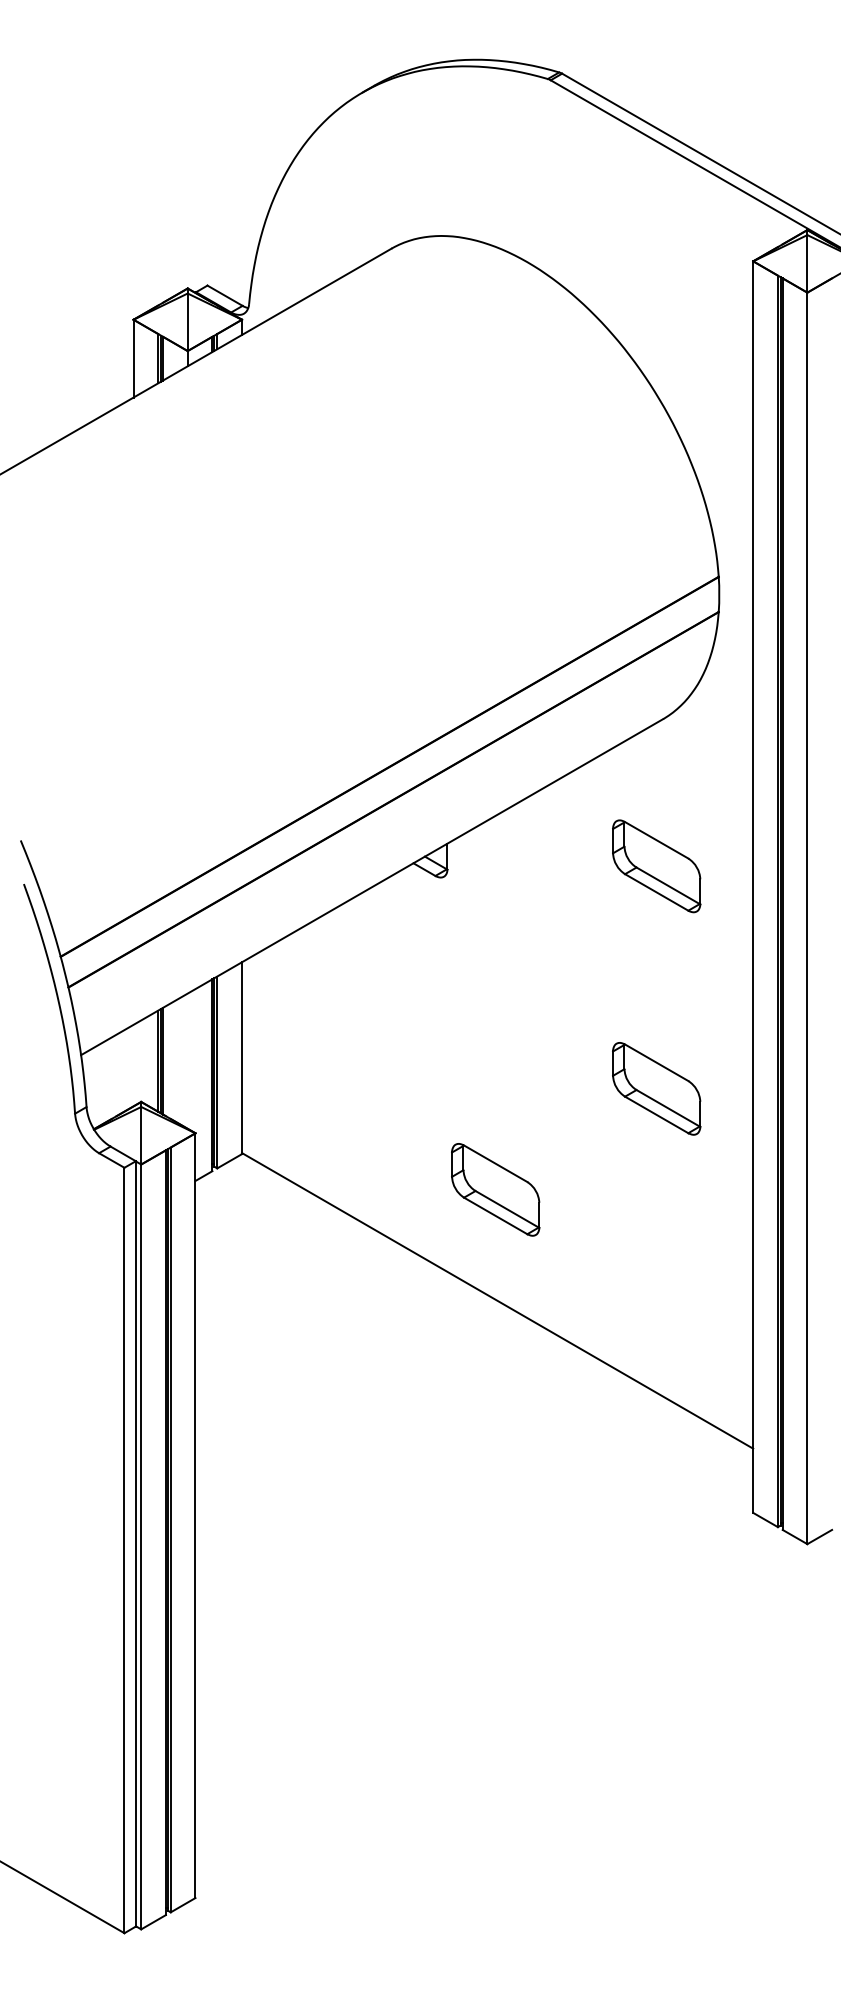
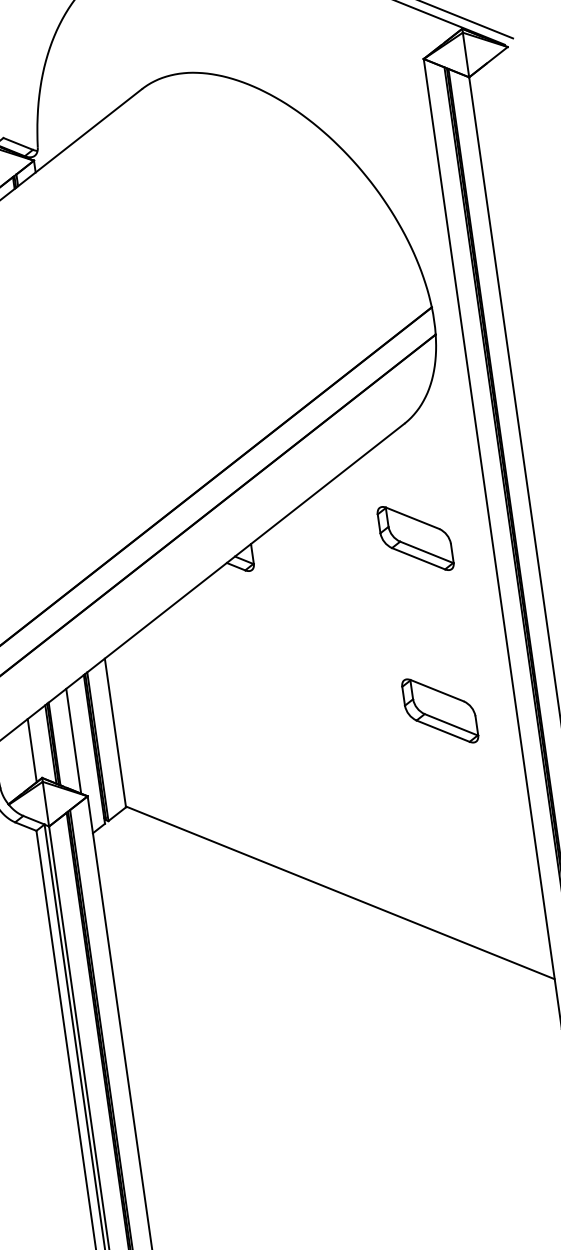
line: (187, 1060) -> (73, 740), added
line: (133, 1065) -> (32, 750), added
part: (495, 1189) -> (326, 806), removed

